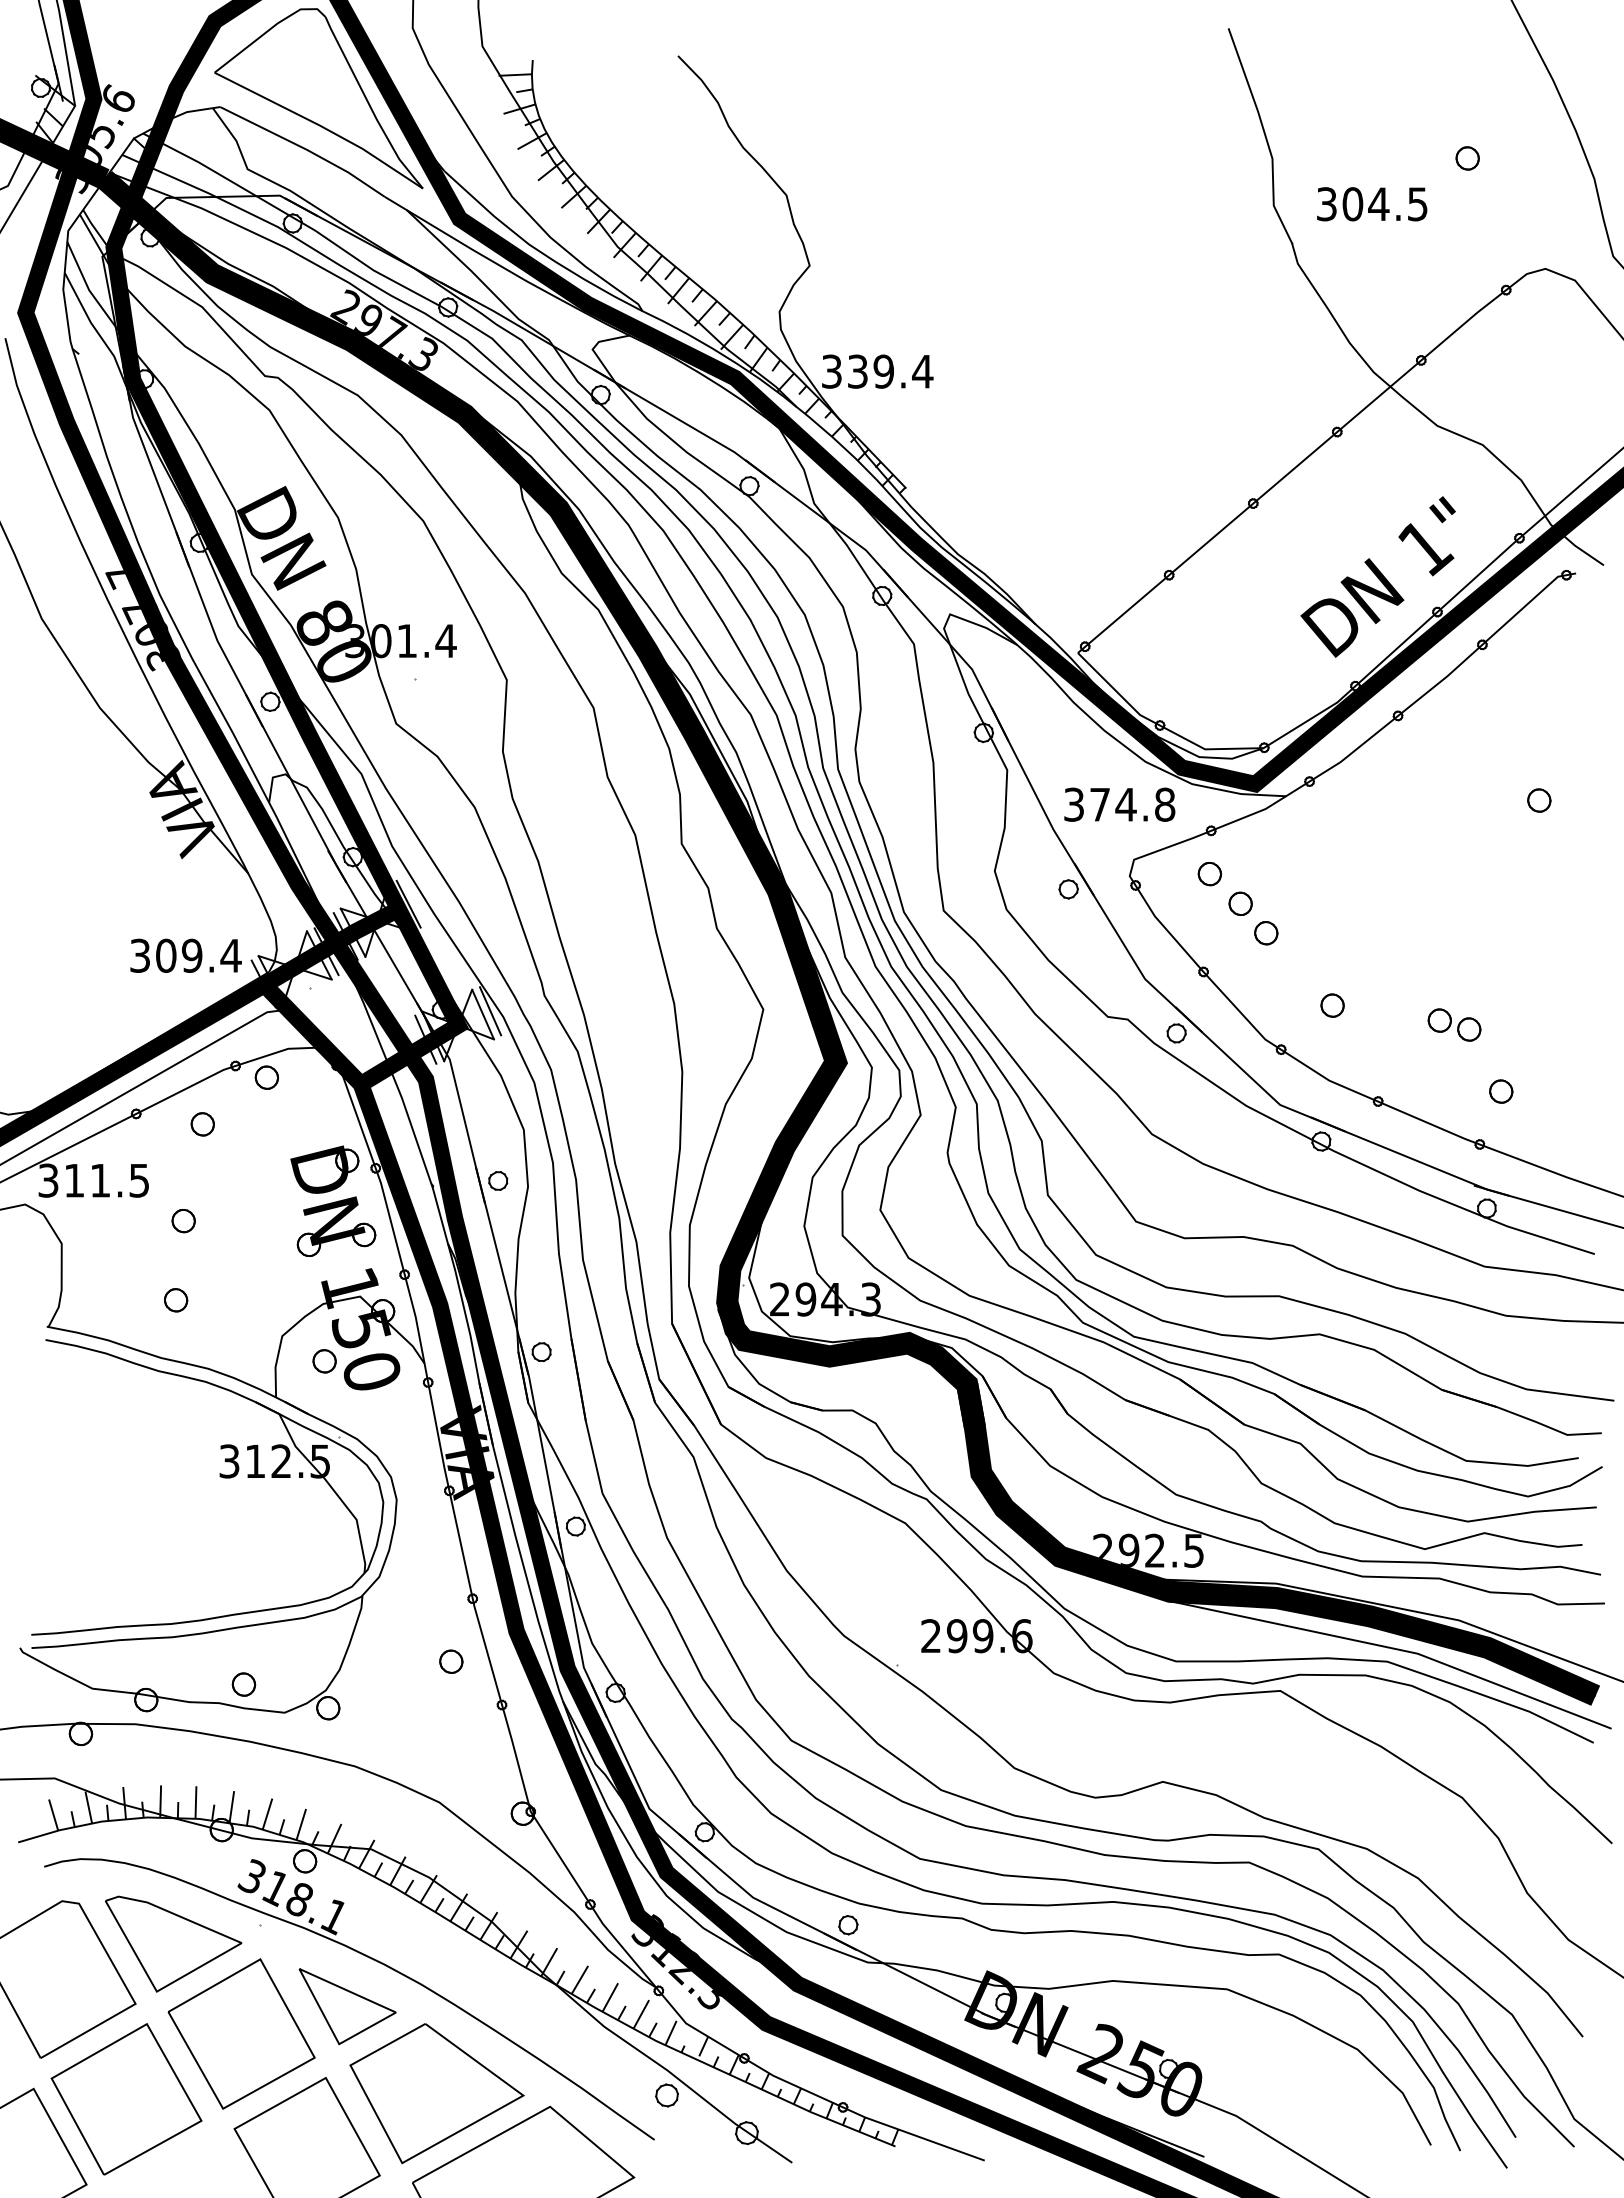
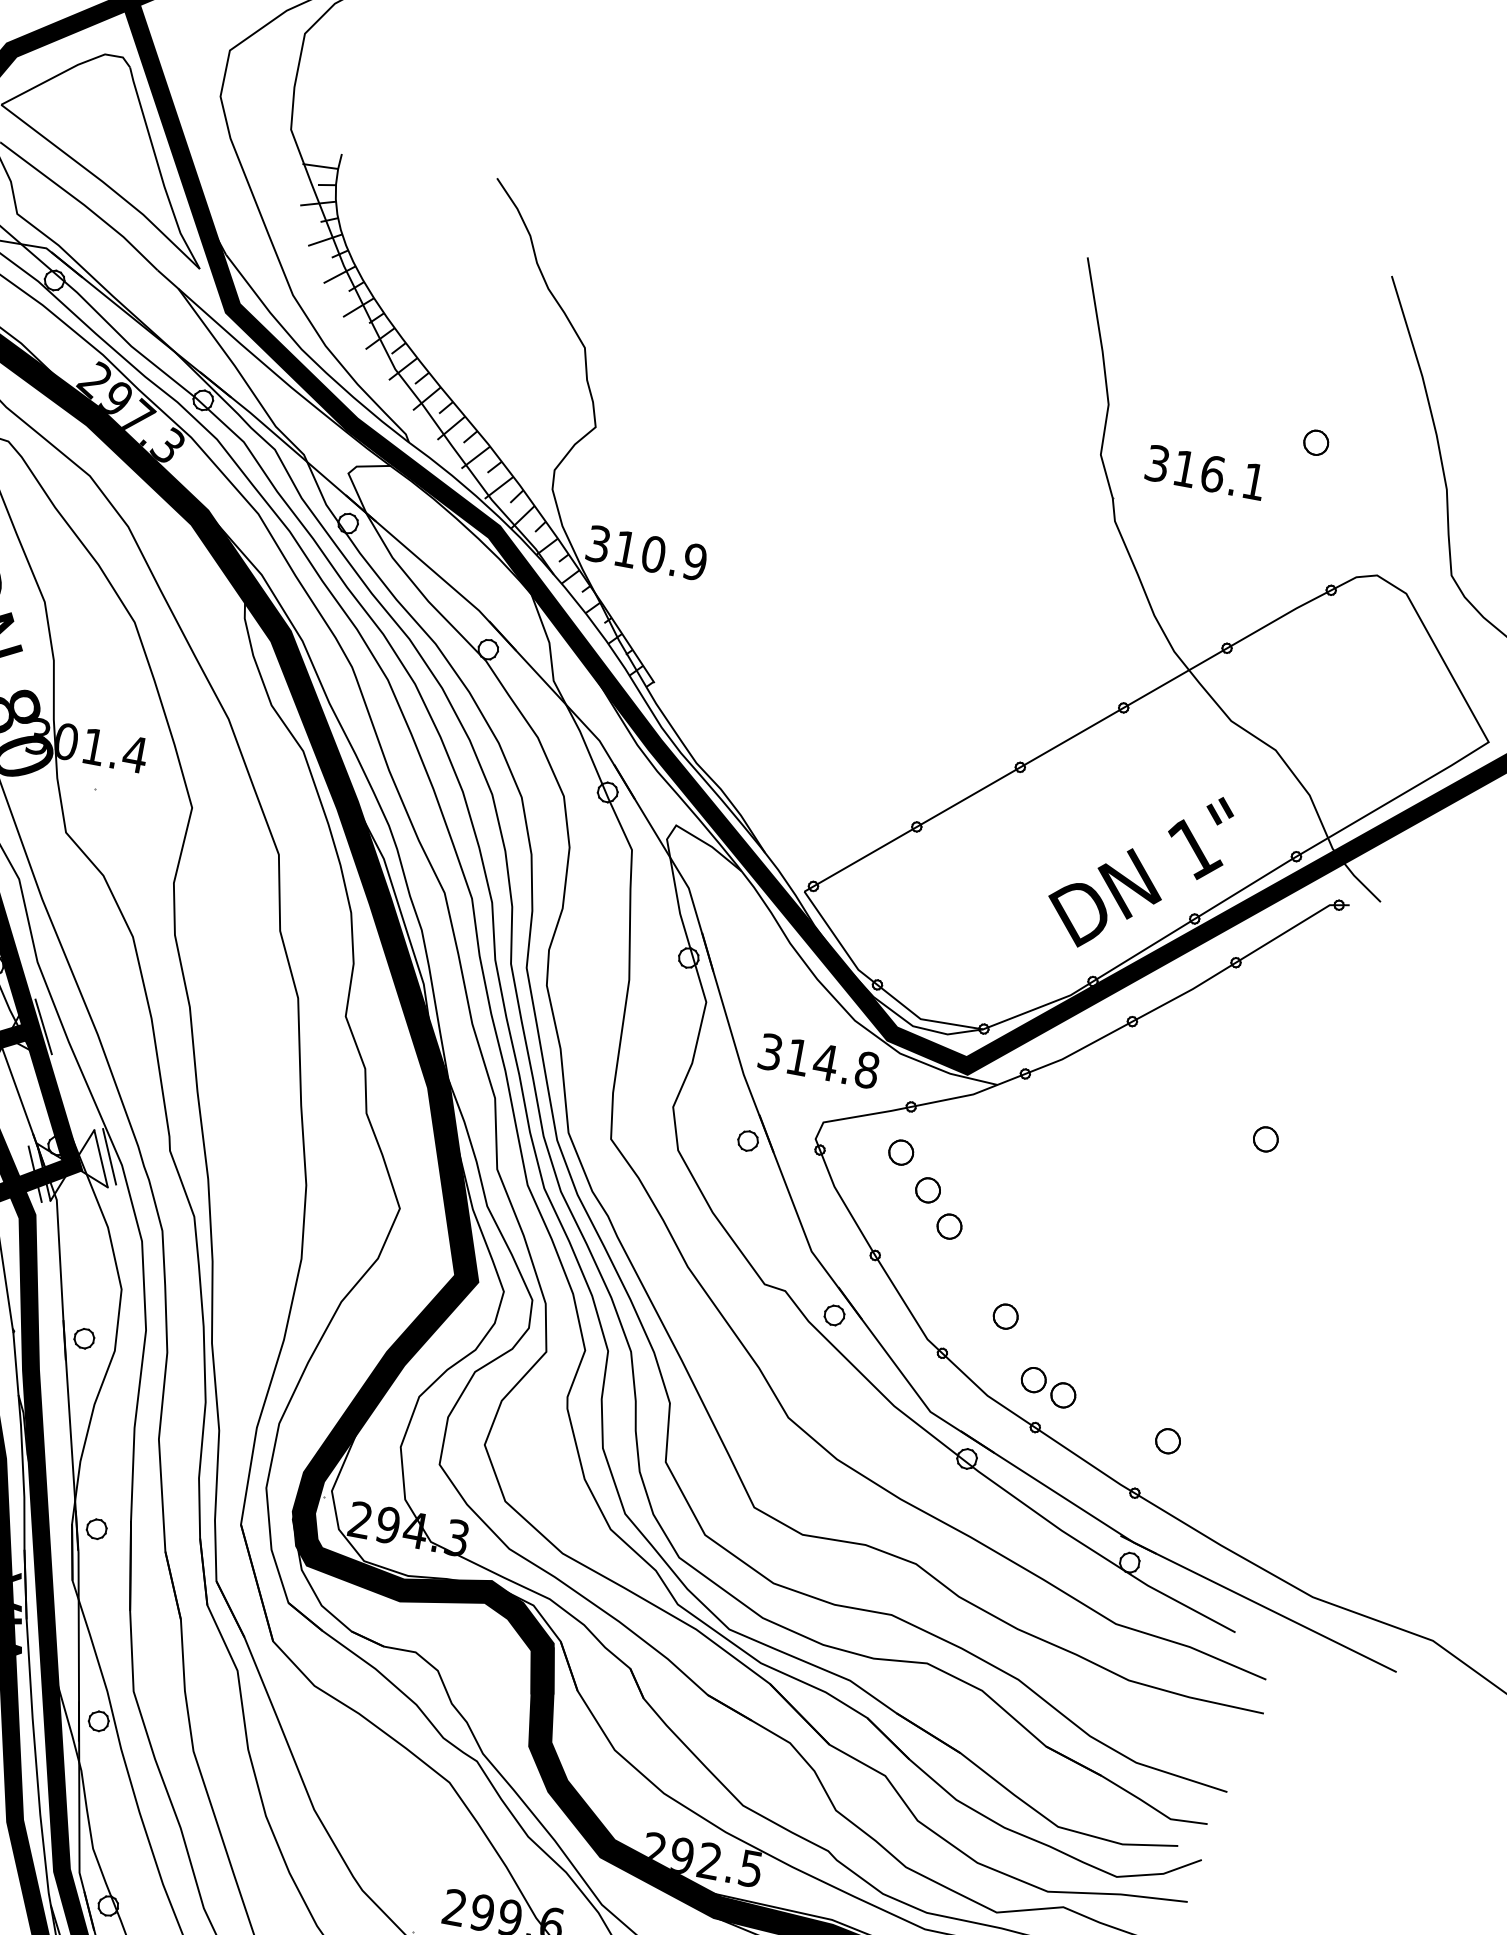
text: (1384, 204) -> (1218, 475), 304.5 -> 316.1
text: (890, 371) -> (660, 555), 339.4 -> 310.9
text: (1099, 804) -> (797, 1056), 374.8 -> 314.8
part: (1454, 1024) -> (1048, 1387), moved

